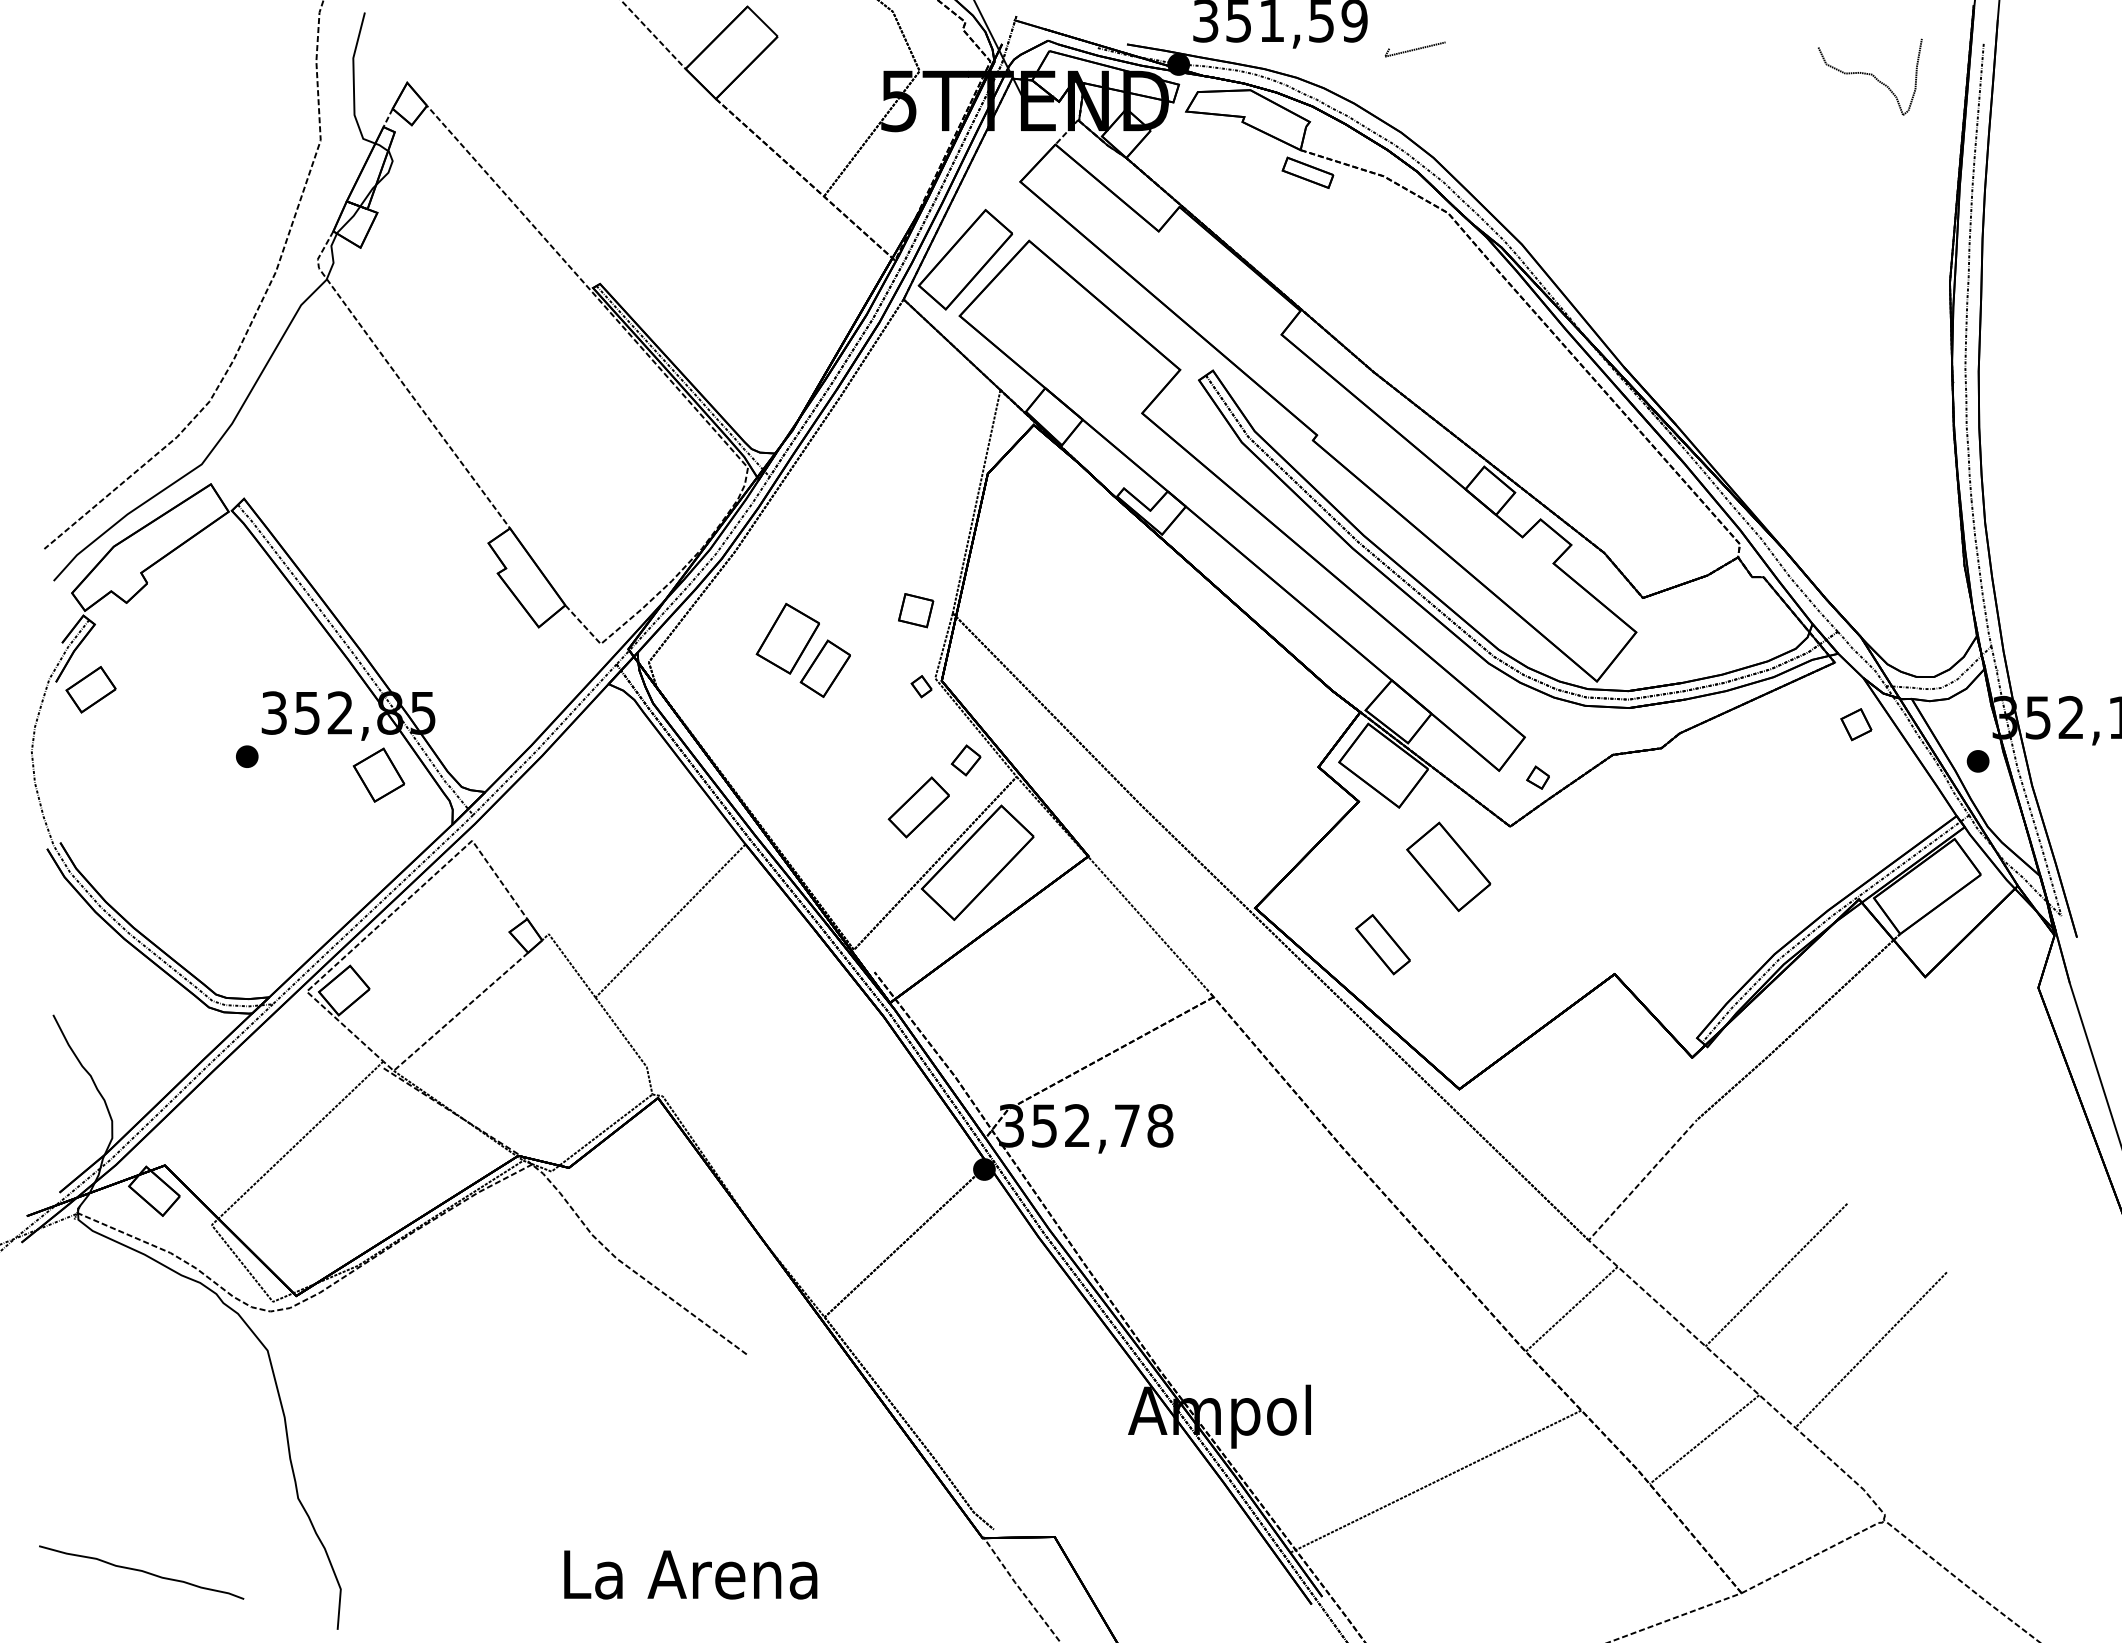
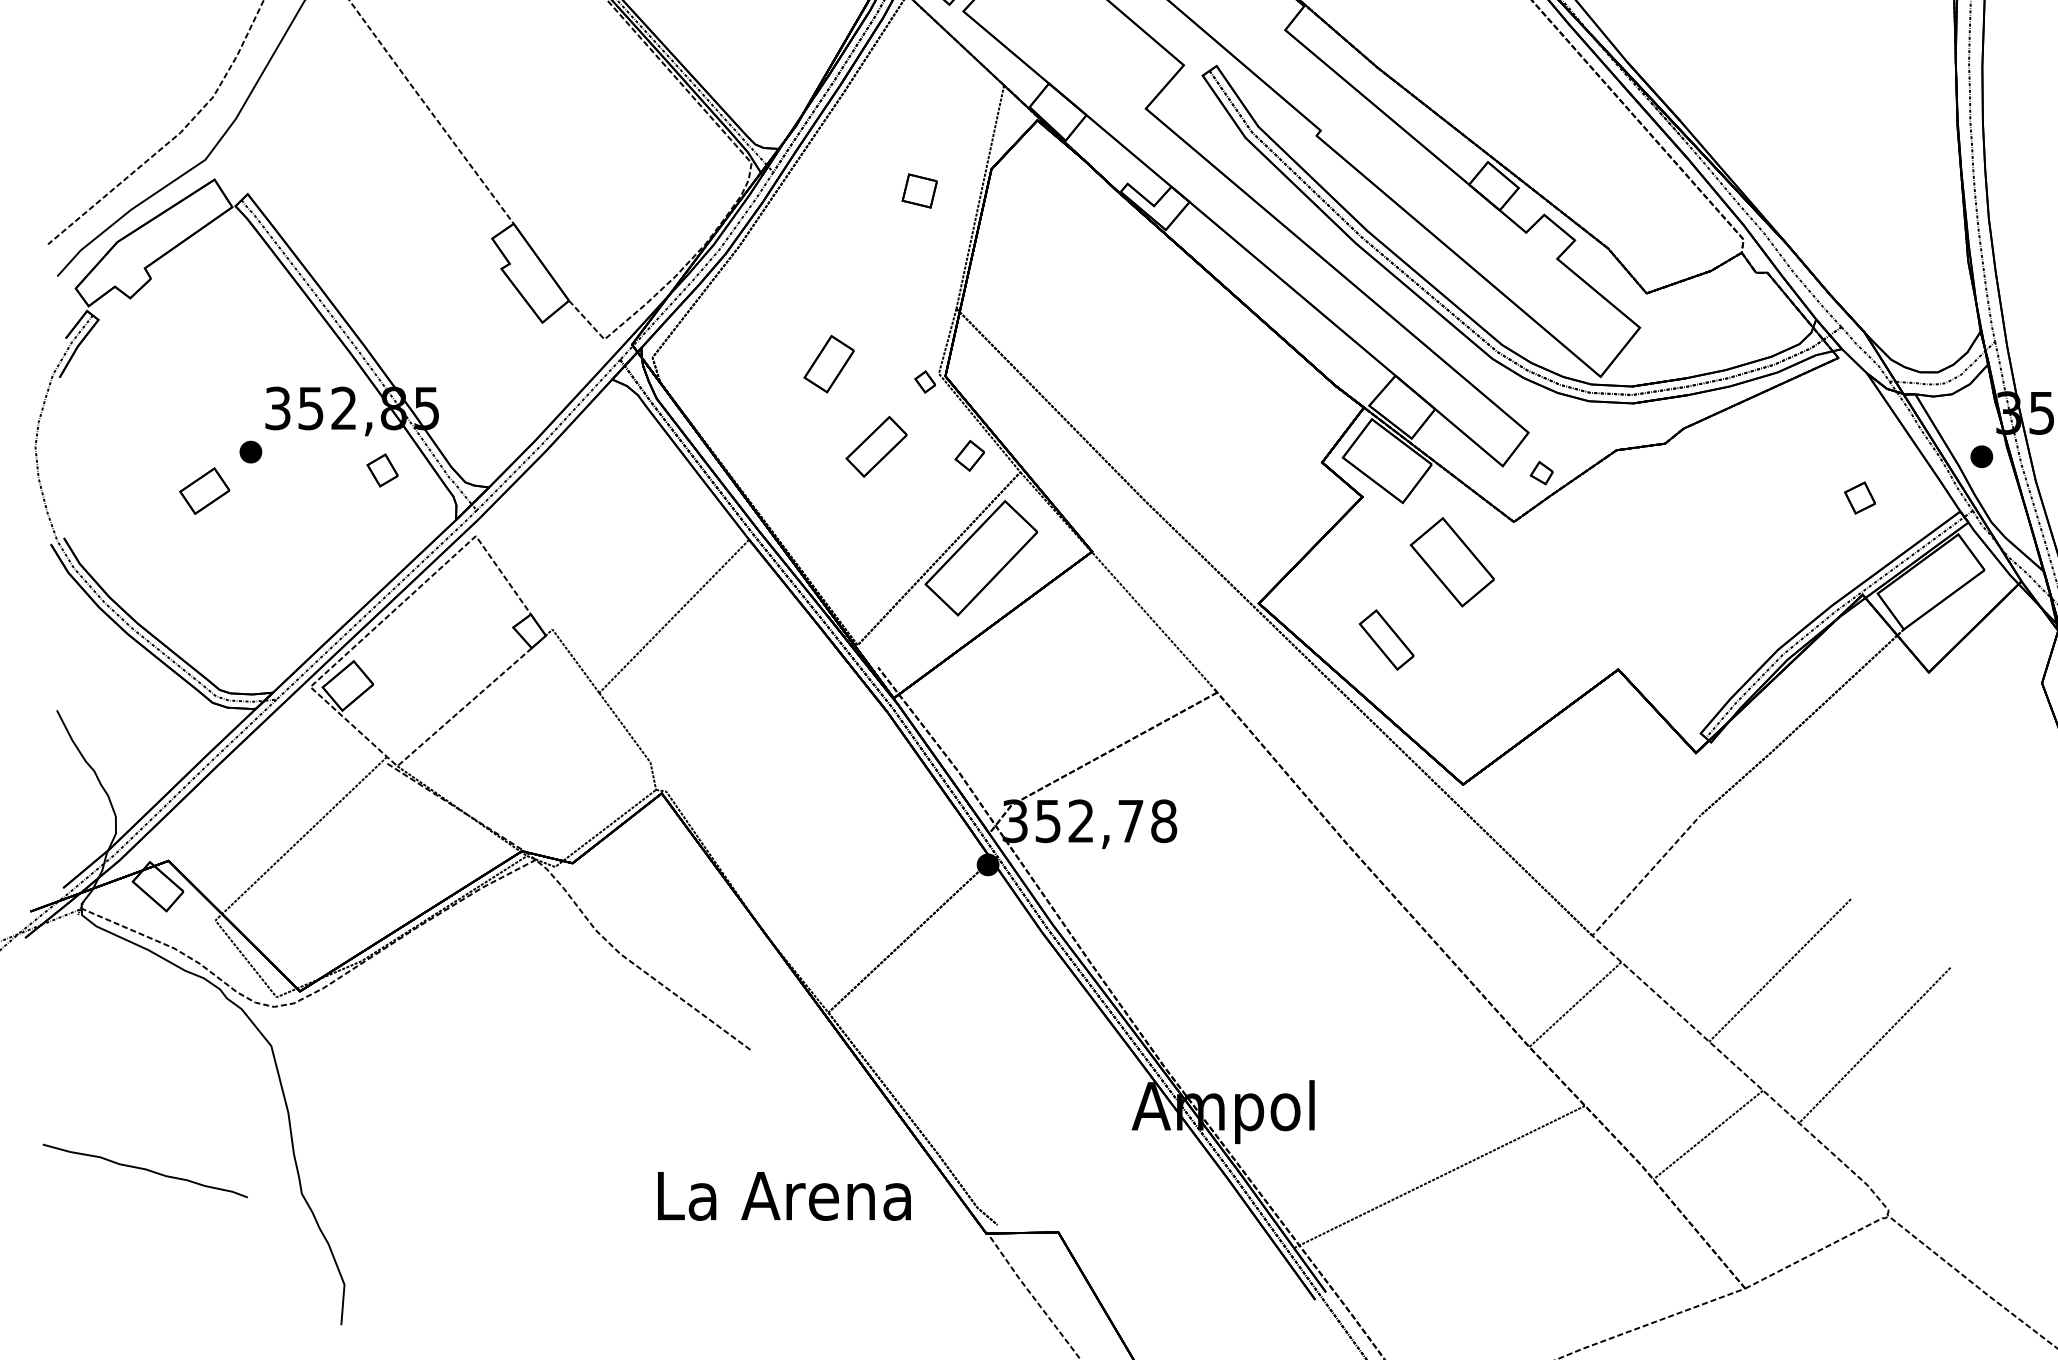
part: (916, 610) -> (920, 190), moved
part: (787, 638) -> (791, 333), removed
part: (90, 689) -> (204, 490), moved
part: (1856, 724) -> (1860, 497), moved
part: (378, 774) -> (382, 469), size x0.6
part: (918, 807) -> (876, 446), moved
curve: (141, 1571) -> (145, 1169), moved
text: (690, 1574) -> (784, 1195), moved

